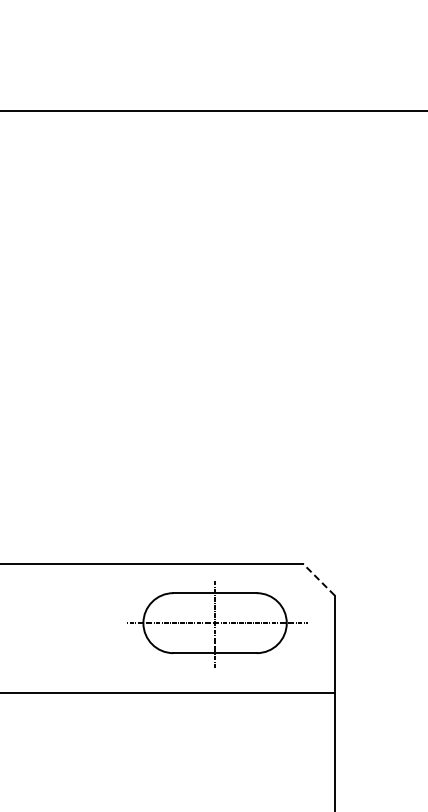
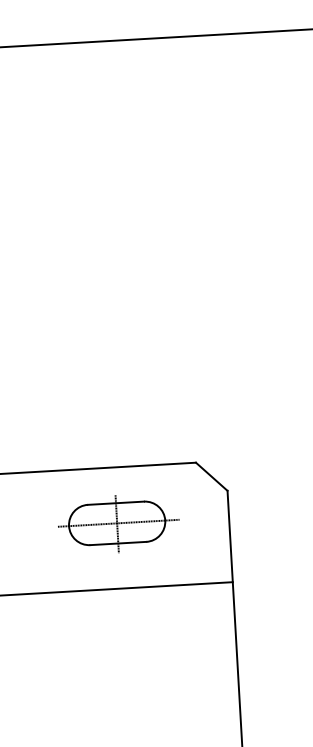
line: (318, 579) -> (211, 476), dashed -> solid
part: (217, 623) -> (118, 523), size x0.71

